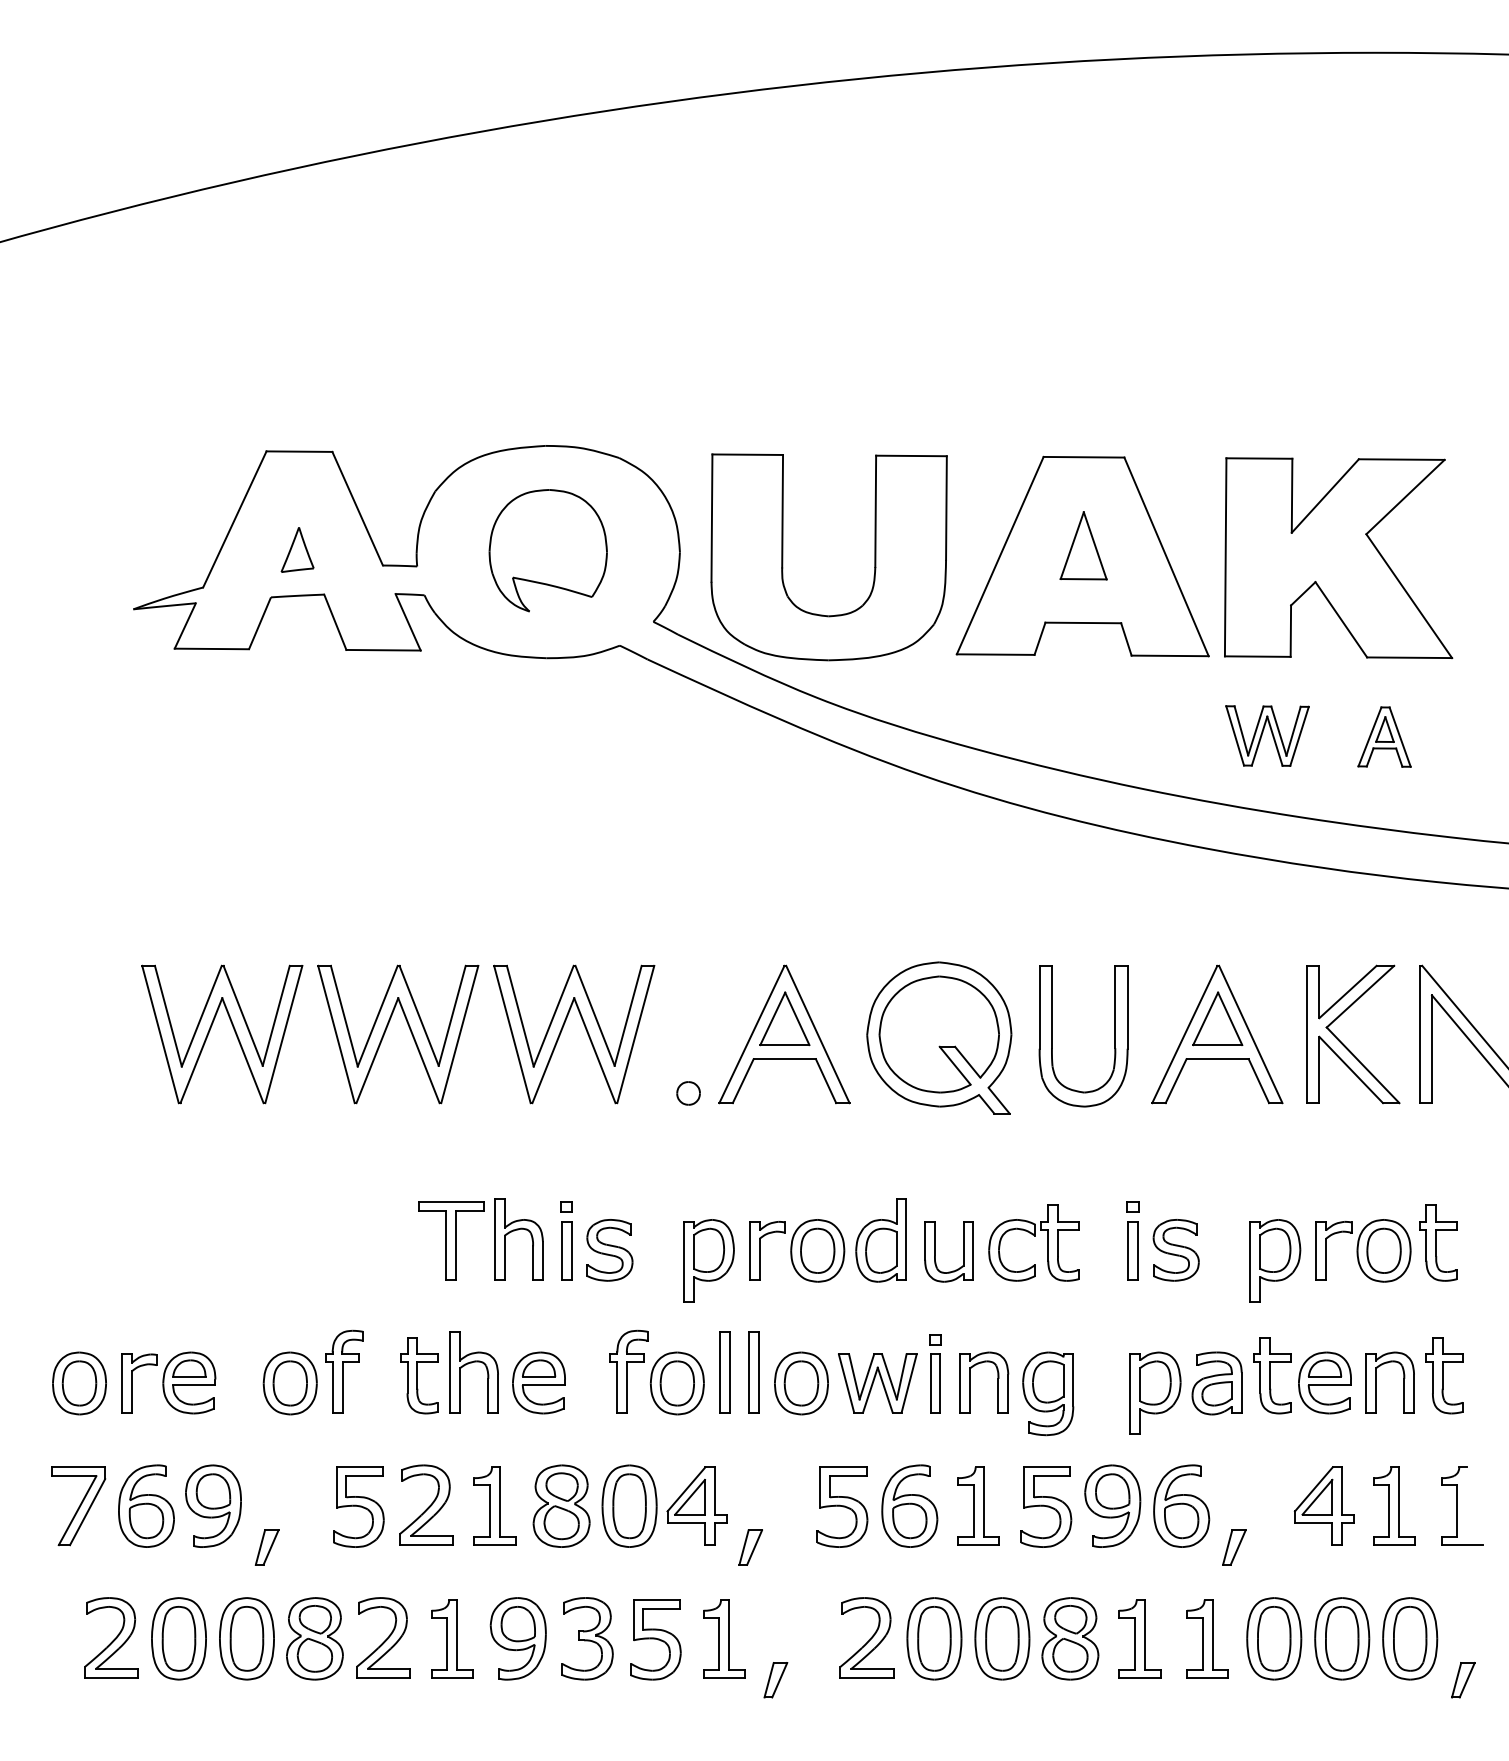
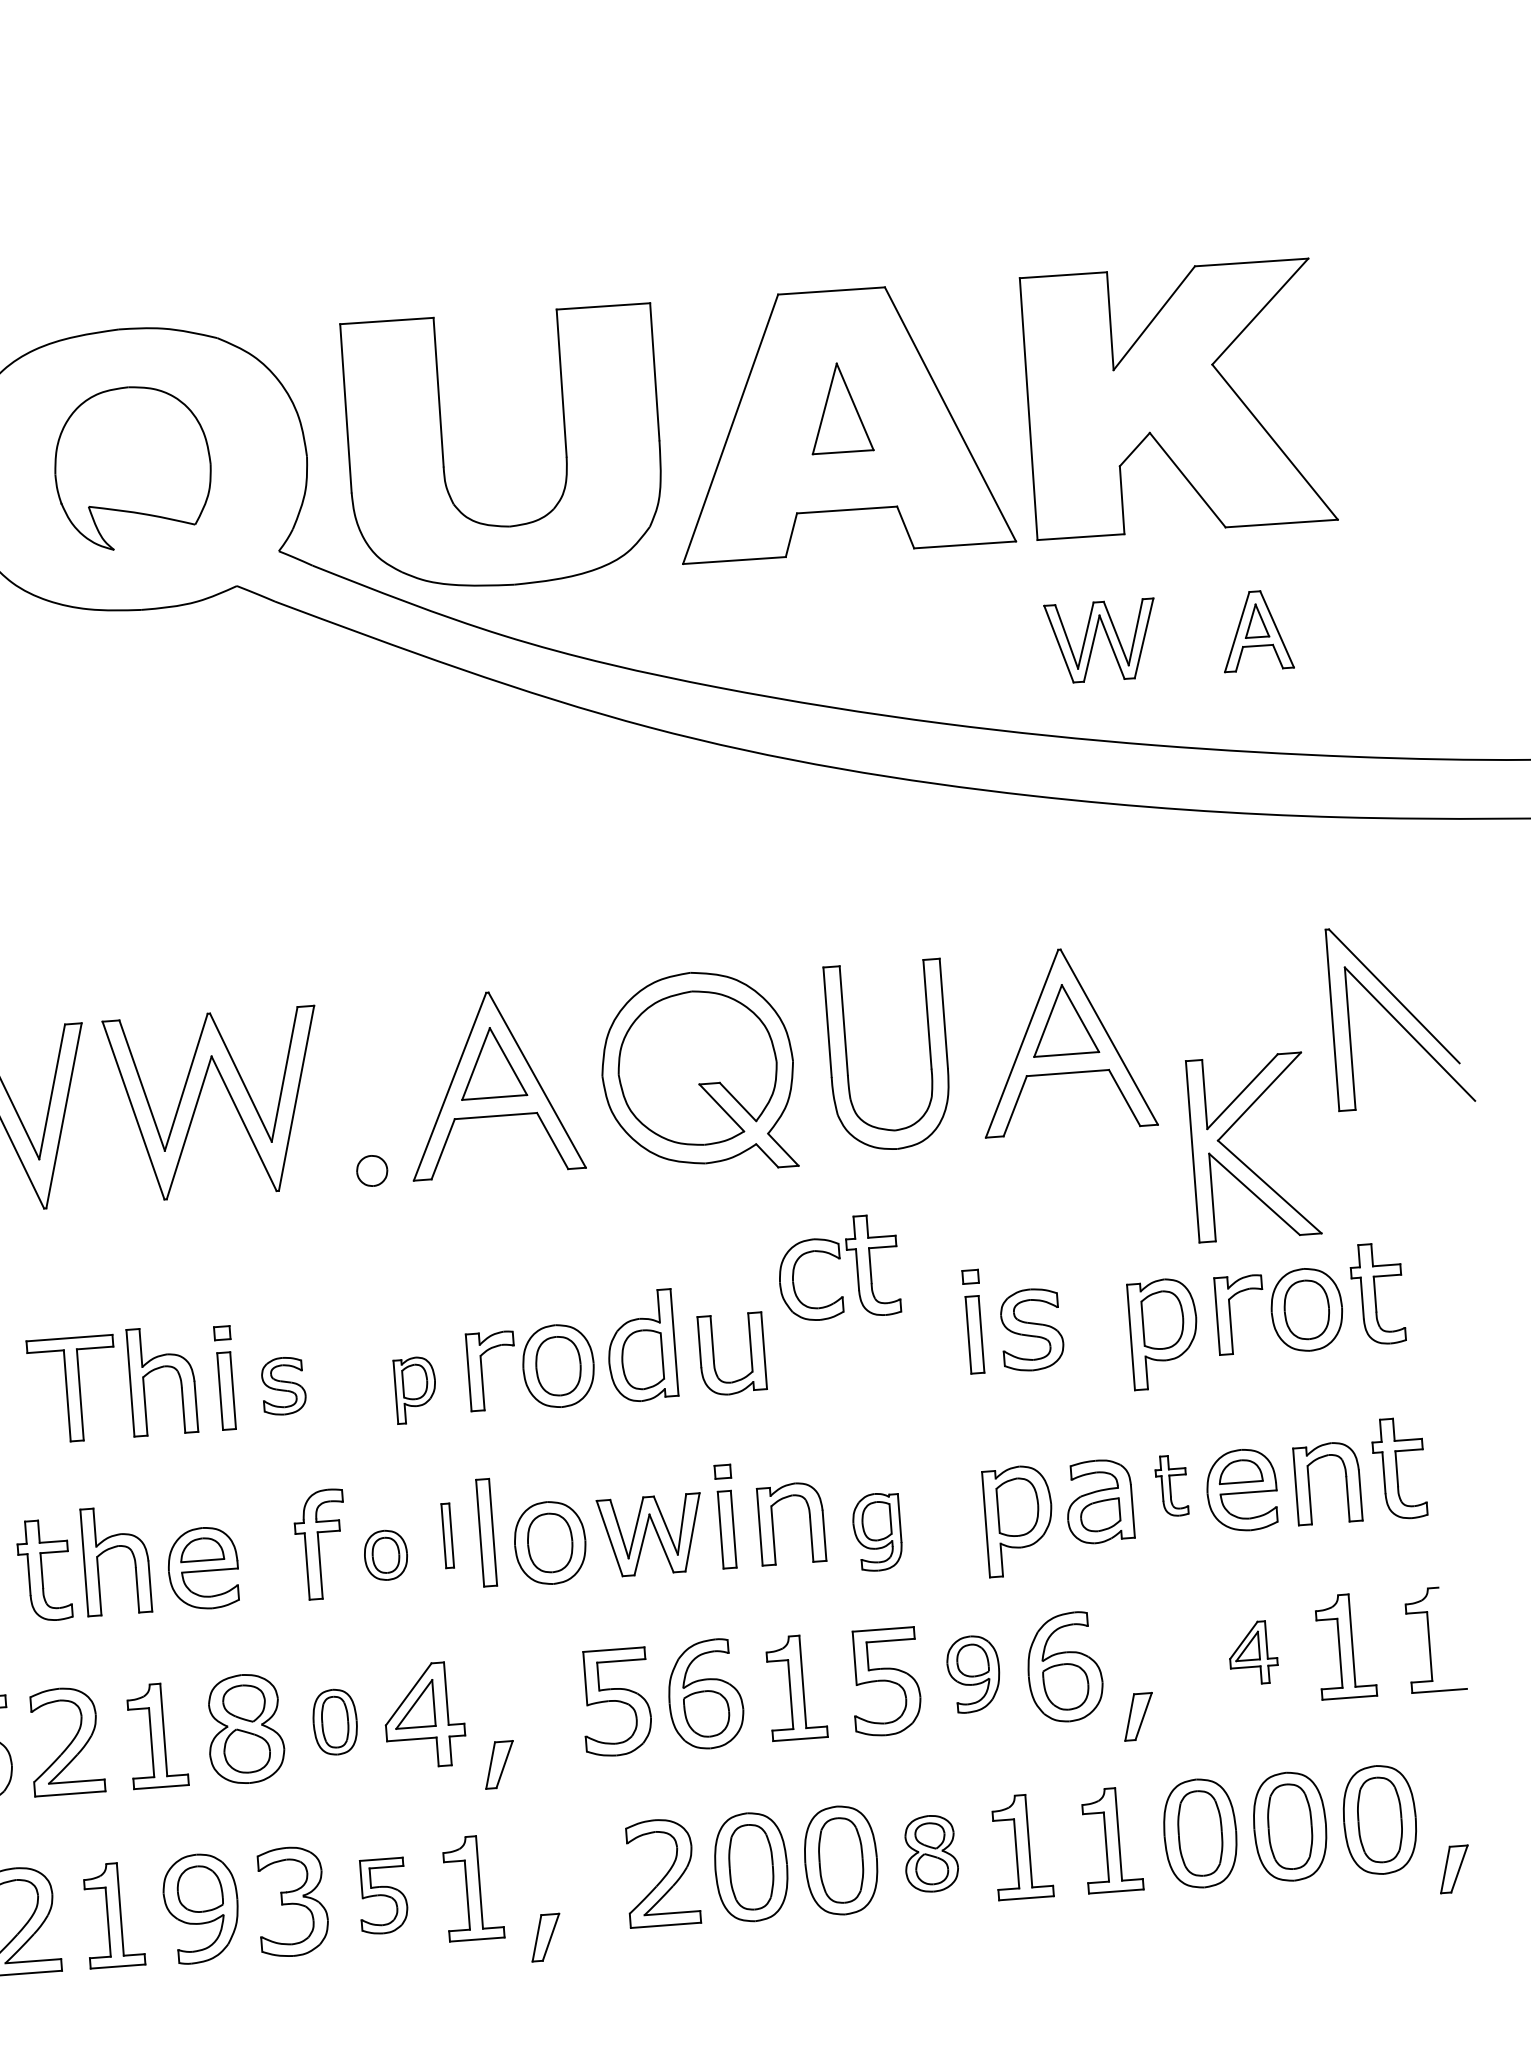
part: (1343, 1043) -> (1241, 1160), moved
part: (1034, 1236) -> (838, 1259), moved
part: (609, 1250) -> (283, 1386), size x0.7
part: (708, 1260) -> (415, 1389), size x0.6
part: (724, 1372) -> (447, 1536), size x0.6
part: (1272, 1375) -> (1171, 1485), size x0.6
part: (676, 1383) -> (385, 1555), size x0.6
part: (1048, 1393) -> (877, 1531), size x0.7
part: (629, 1505) -> (335, 1721), size x0.6
part: (1112, 1505) -> (973, 1673), size x0.7
part: (1323, 1505) -> (1252, 1652), size x0.6
part: (1070, 1638) -> (931, 1853), size x0.7
part: (655, 1639) -> (382, 1895), size x0.7

